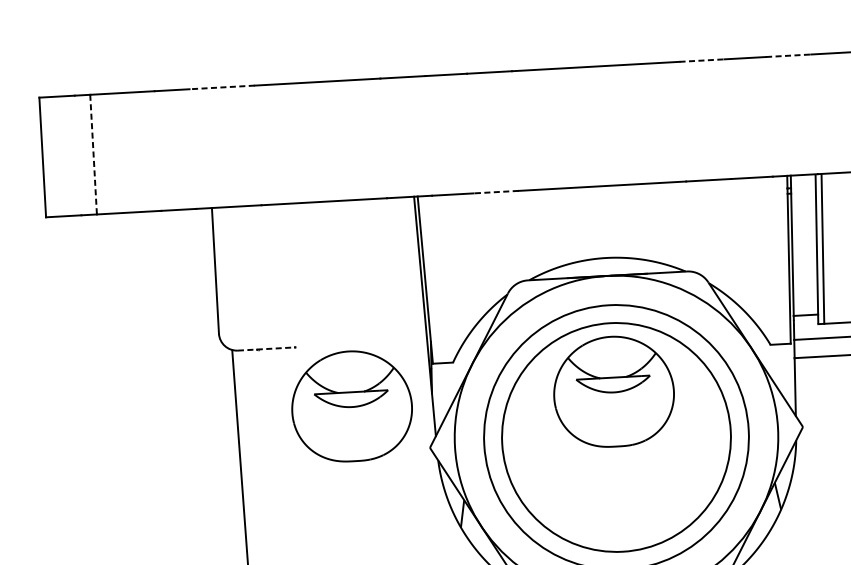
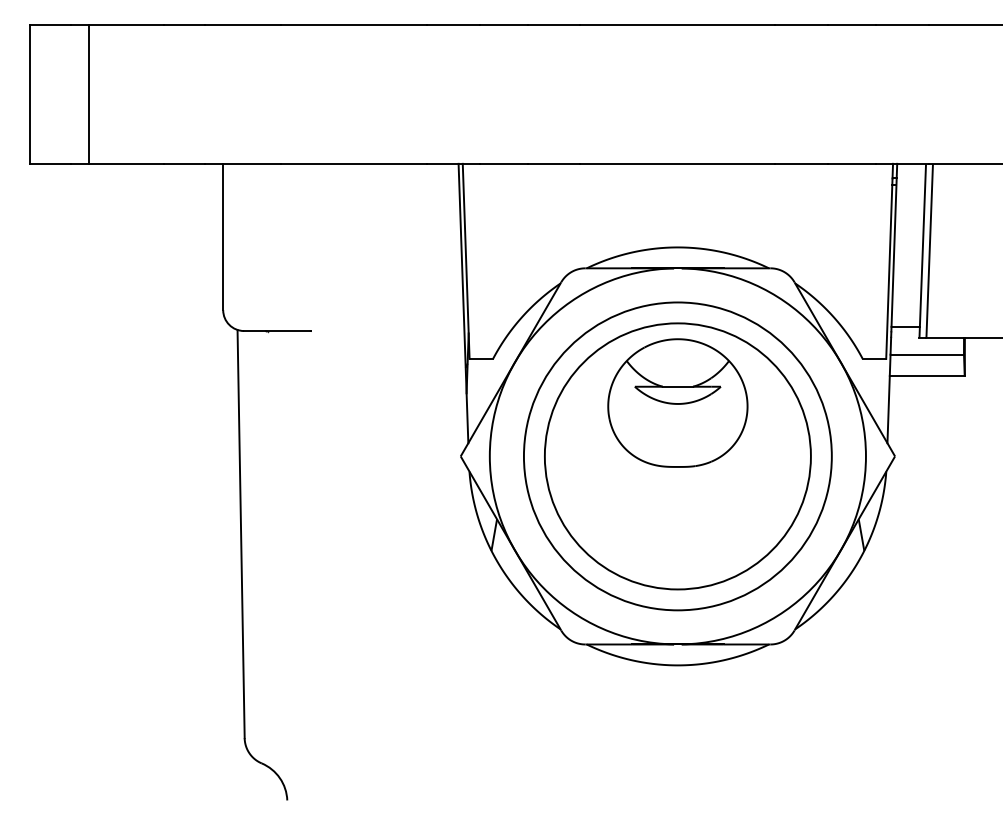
line: (788, 55) -> (902, 24), dashed -> solid
line: (702, 60) -> (802, 24), dashed -> solid
line: (221, 87) -> (242, 24), dashed -> solid
line: (93, 154) -> (89, 94), dashed -> solid
line: (495, 191) -> (553, 163), dashed -> solid
line: (266, 349) -> (277, 331), dashed -> solid
part: (351, 405) -> (372, 402), removed

